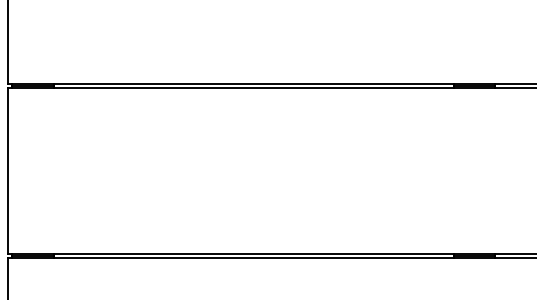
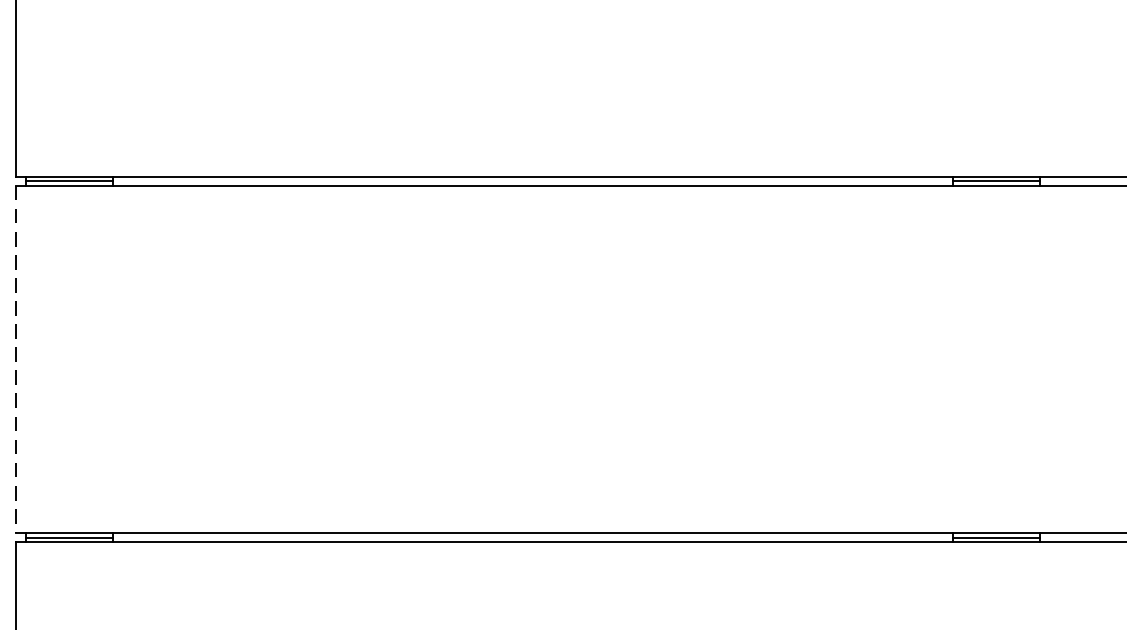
line: (7, 171) -> (15, 360), solid -> dashed

